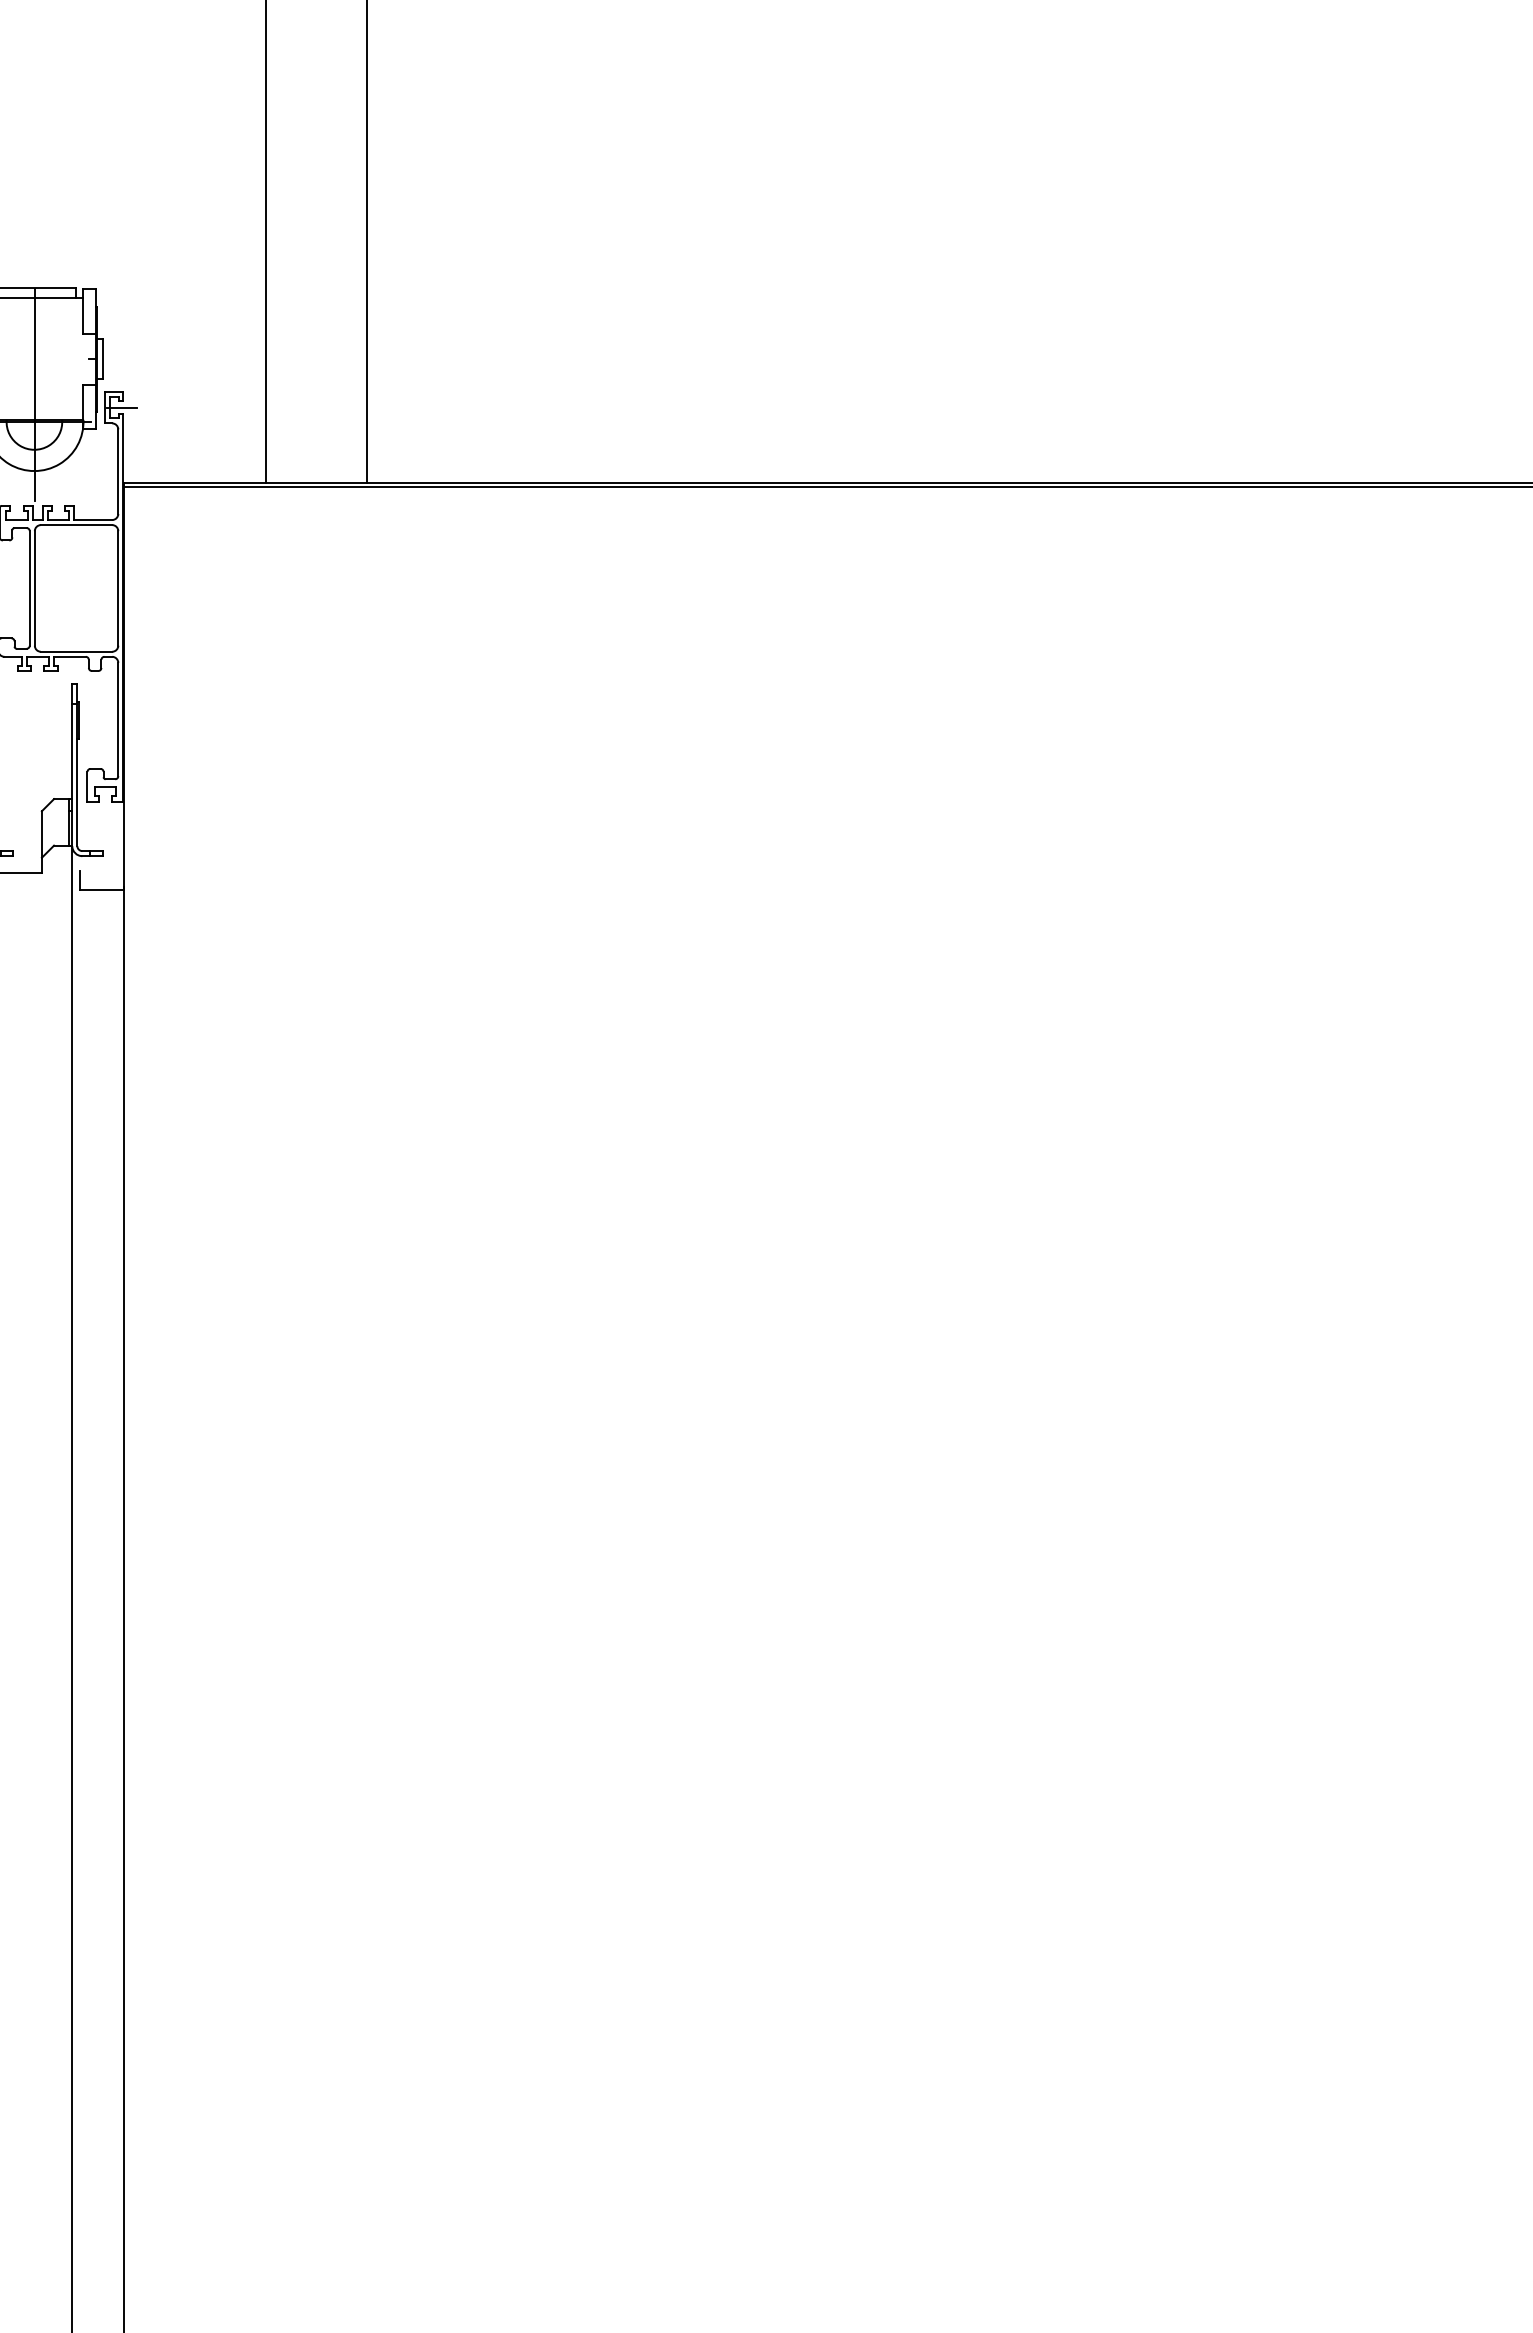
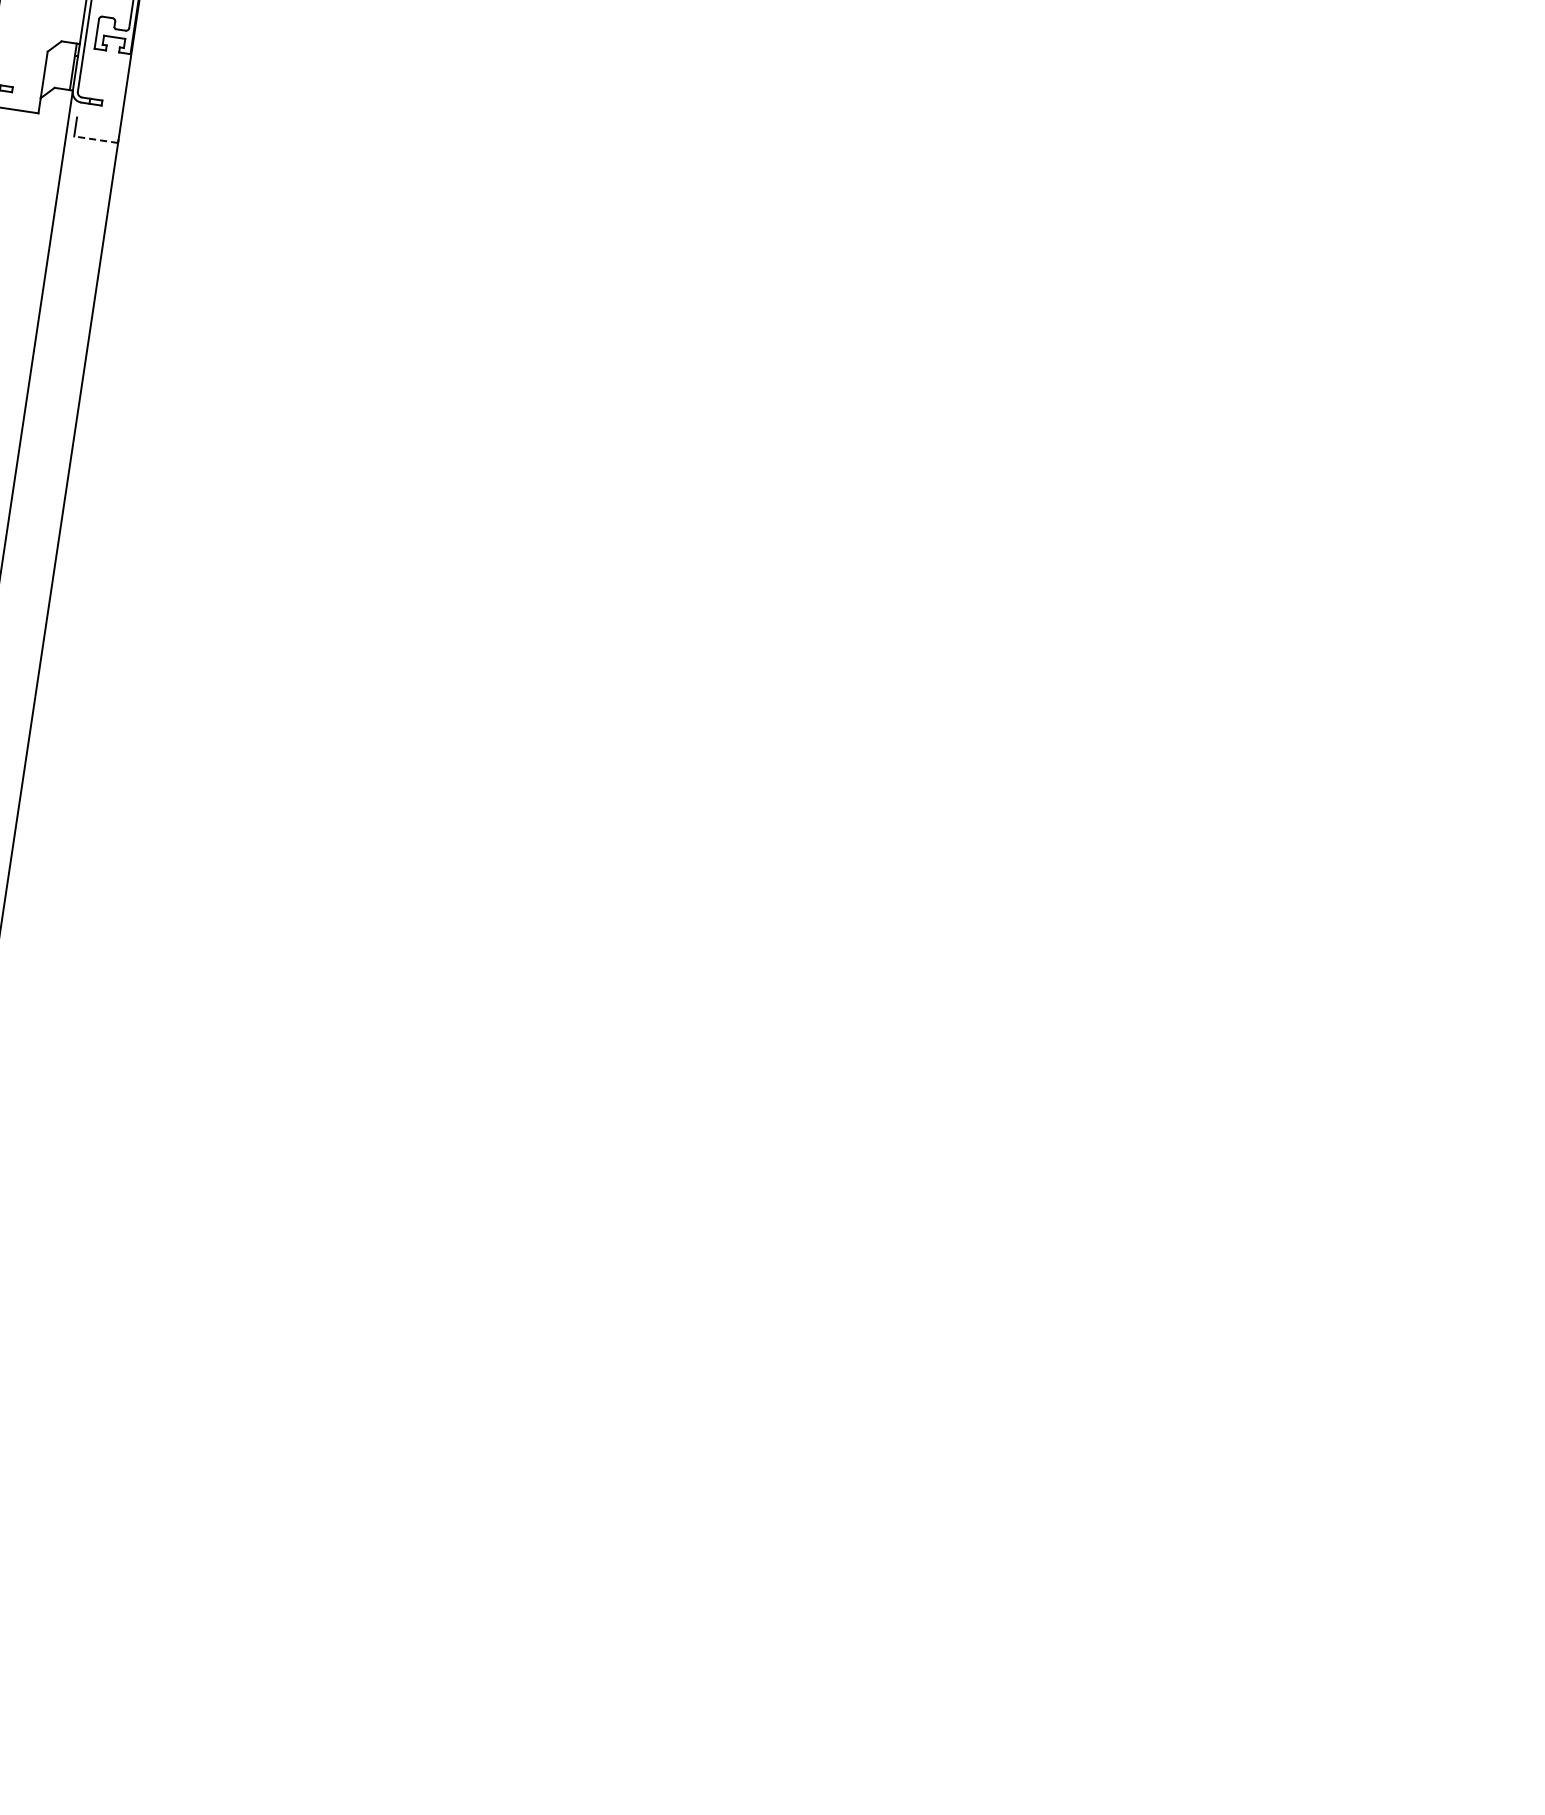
line: (102, 890) -> (96, 139), solid -> dashed

